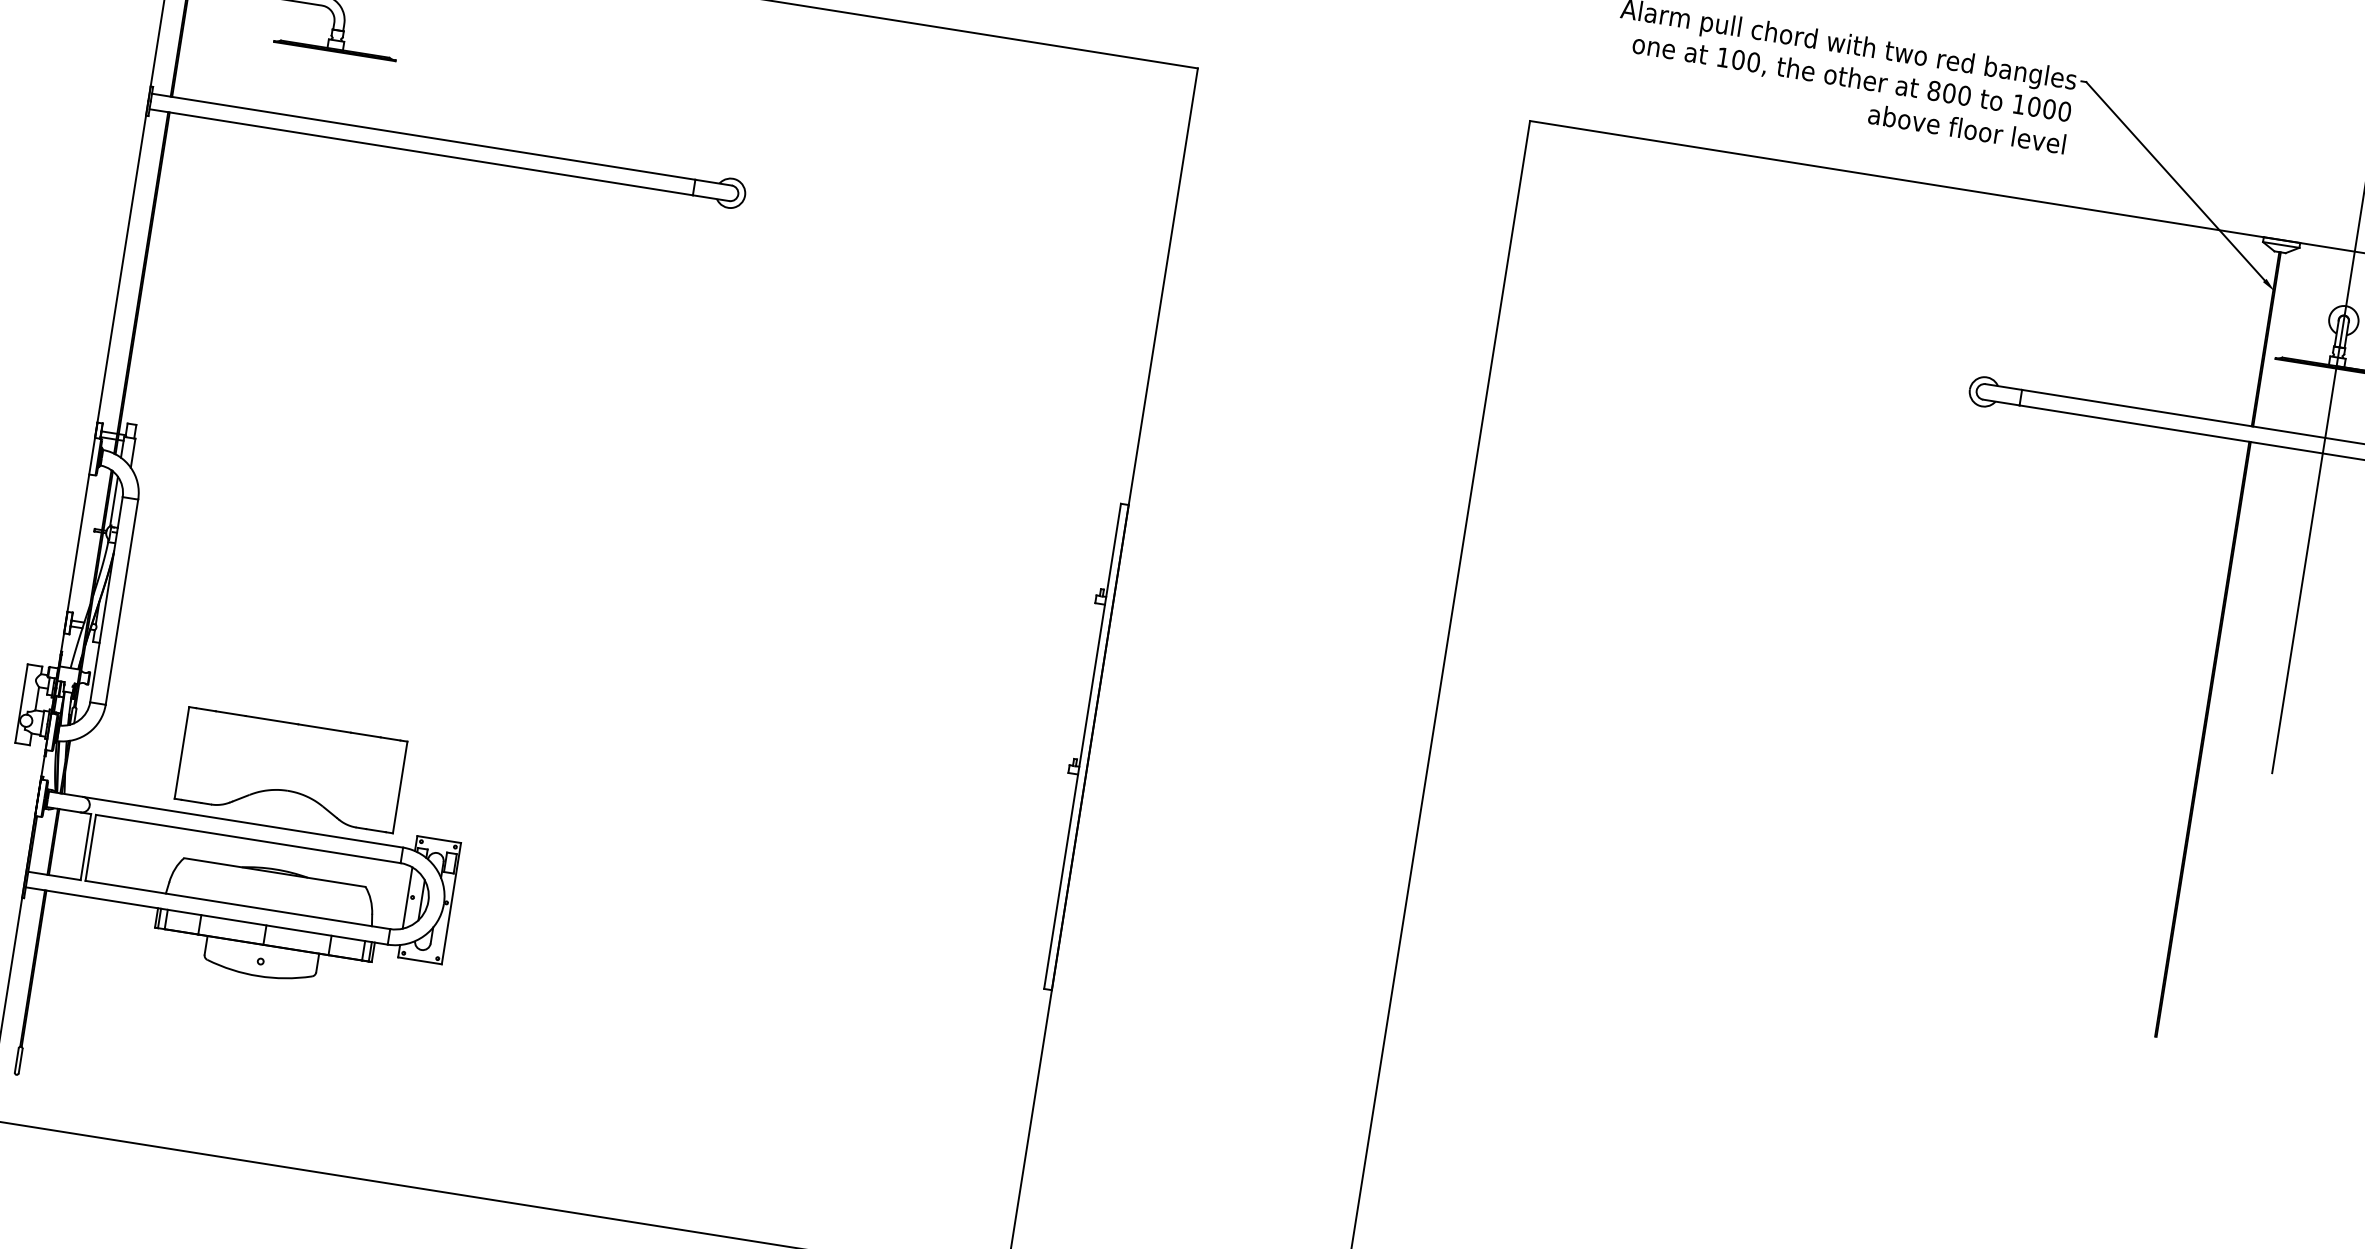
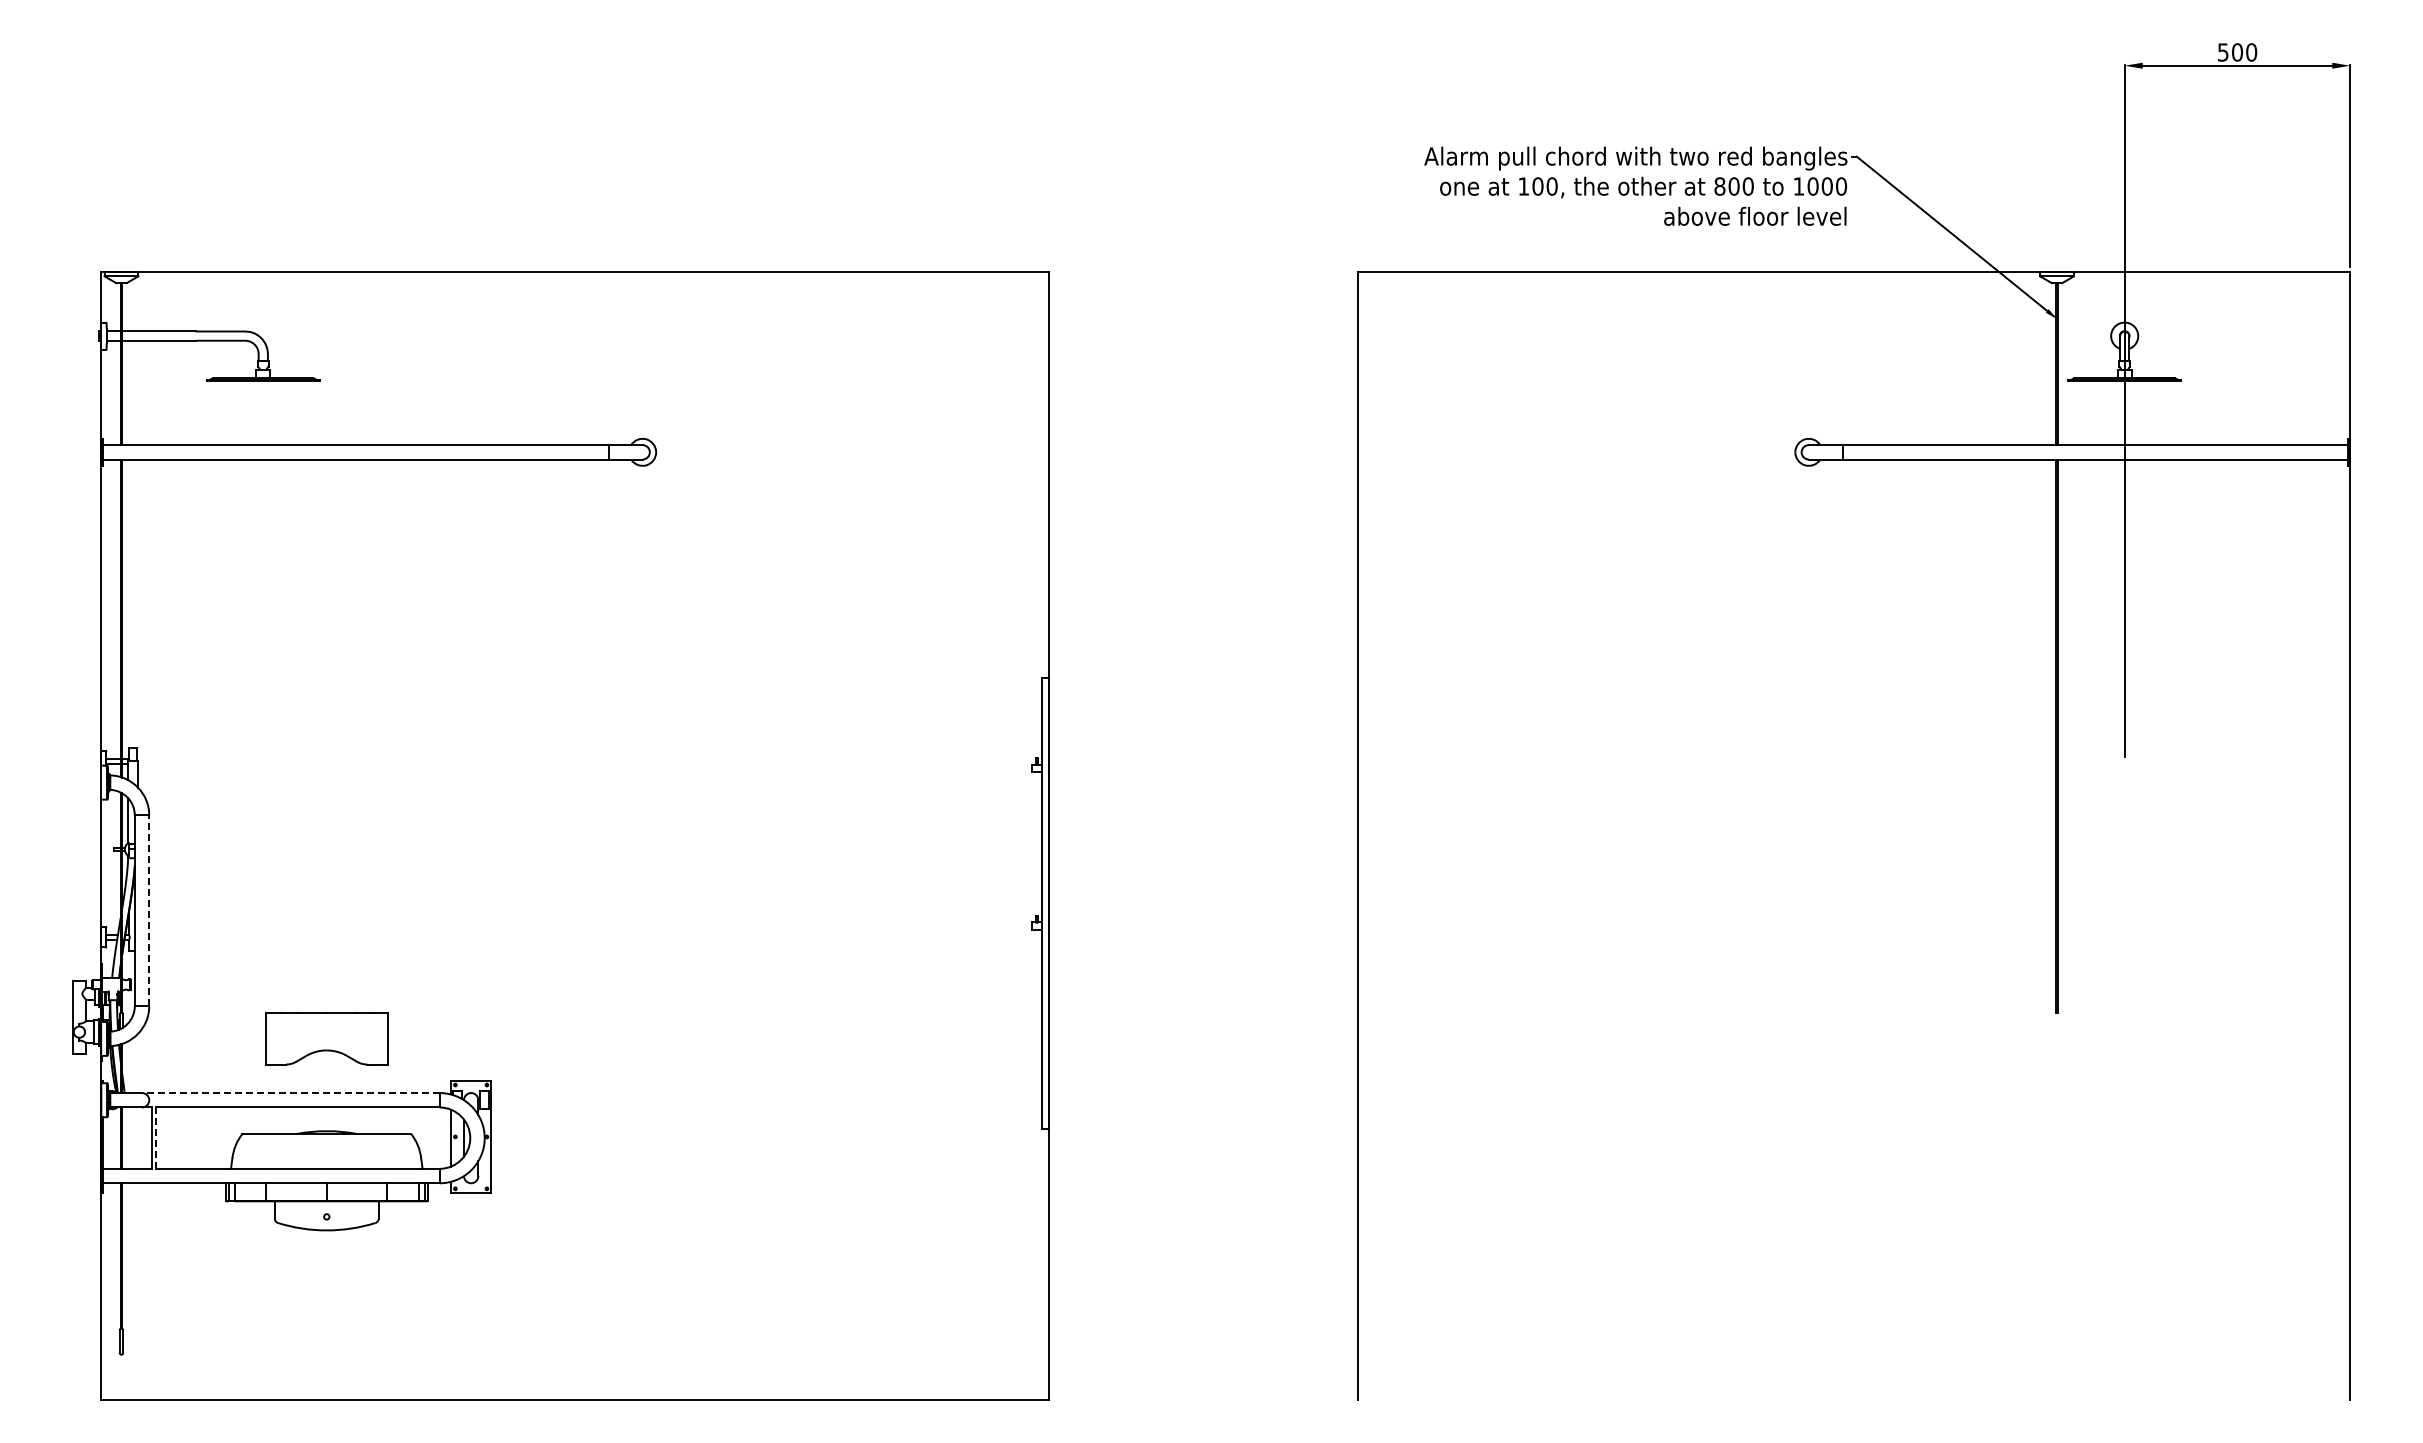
line: (122, 601) -> (149, 910), solid -> dashed
part: (290, 769) -> (326, 1038), size x0.6
line: (242, 822) -> (290, 1093), solid -> dashed
line: (90, 848) -> (156, 1138), solid -> dashed

